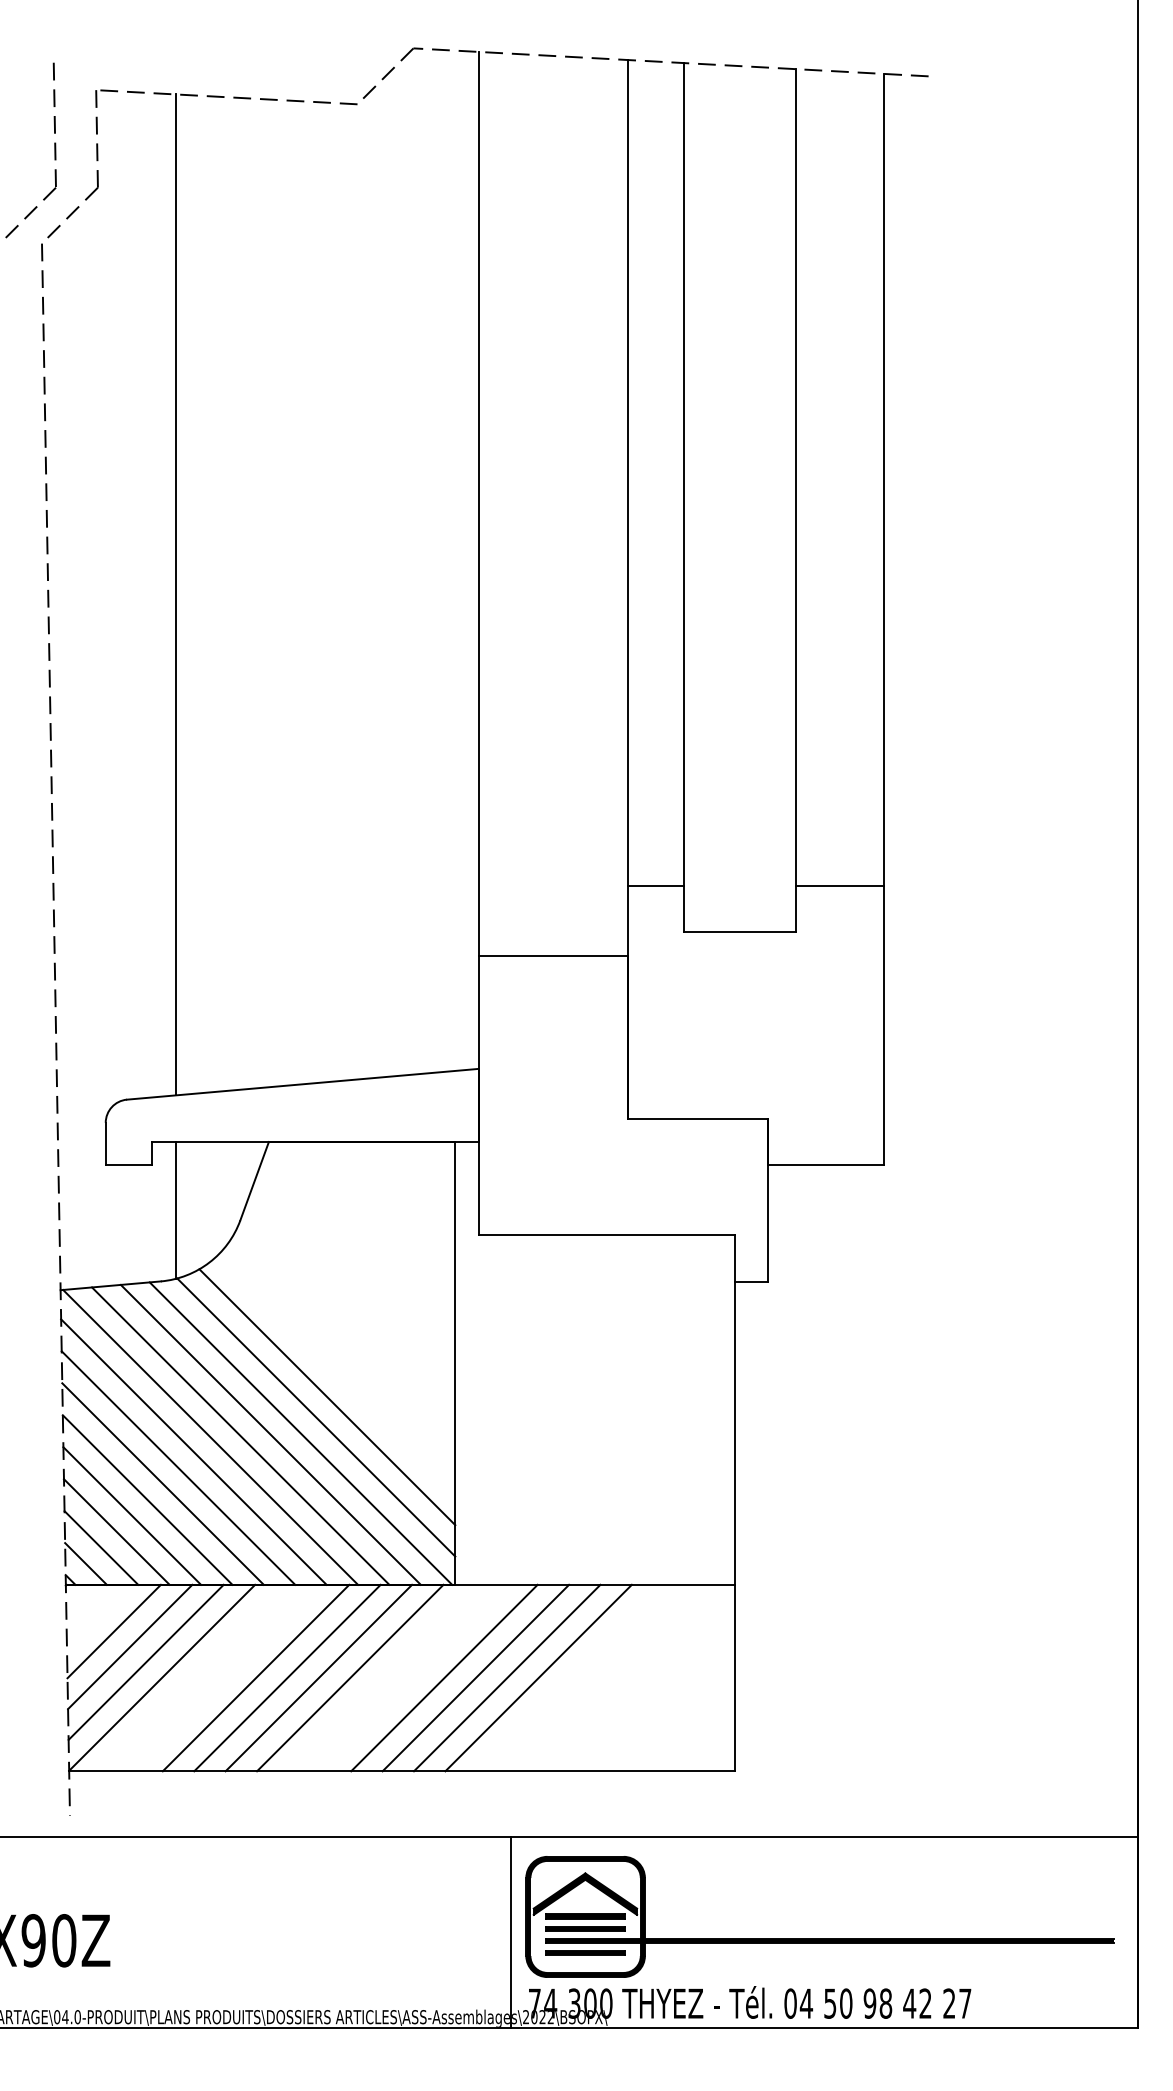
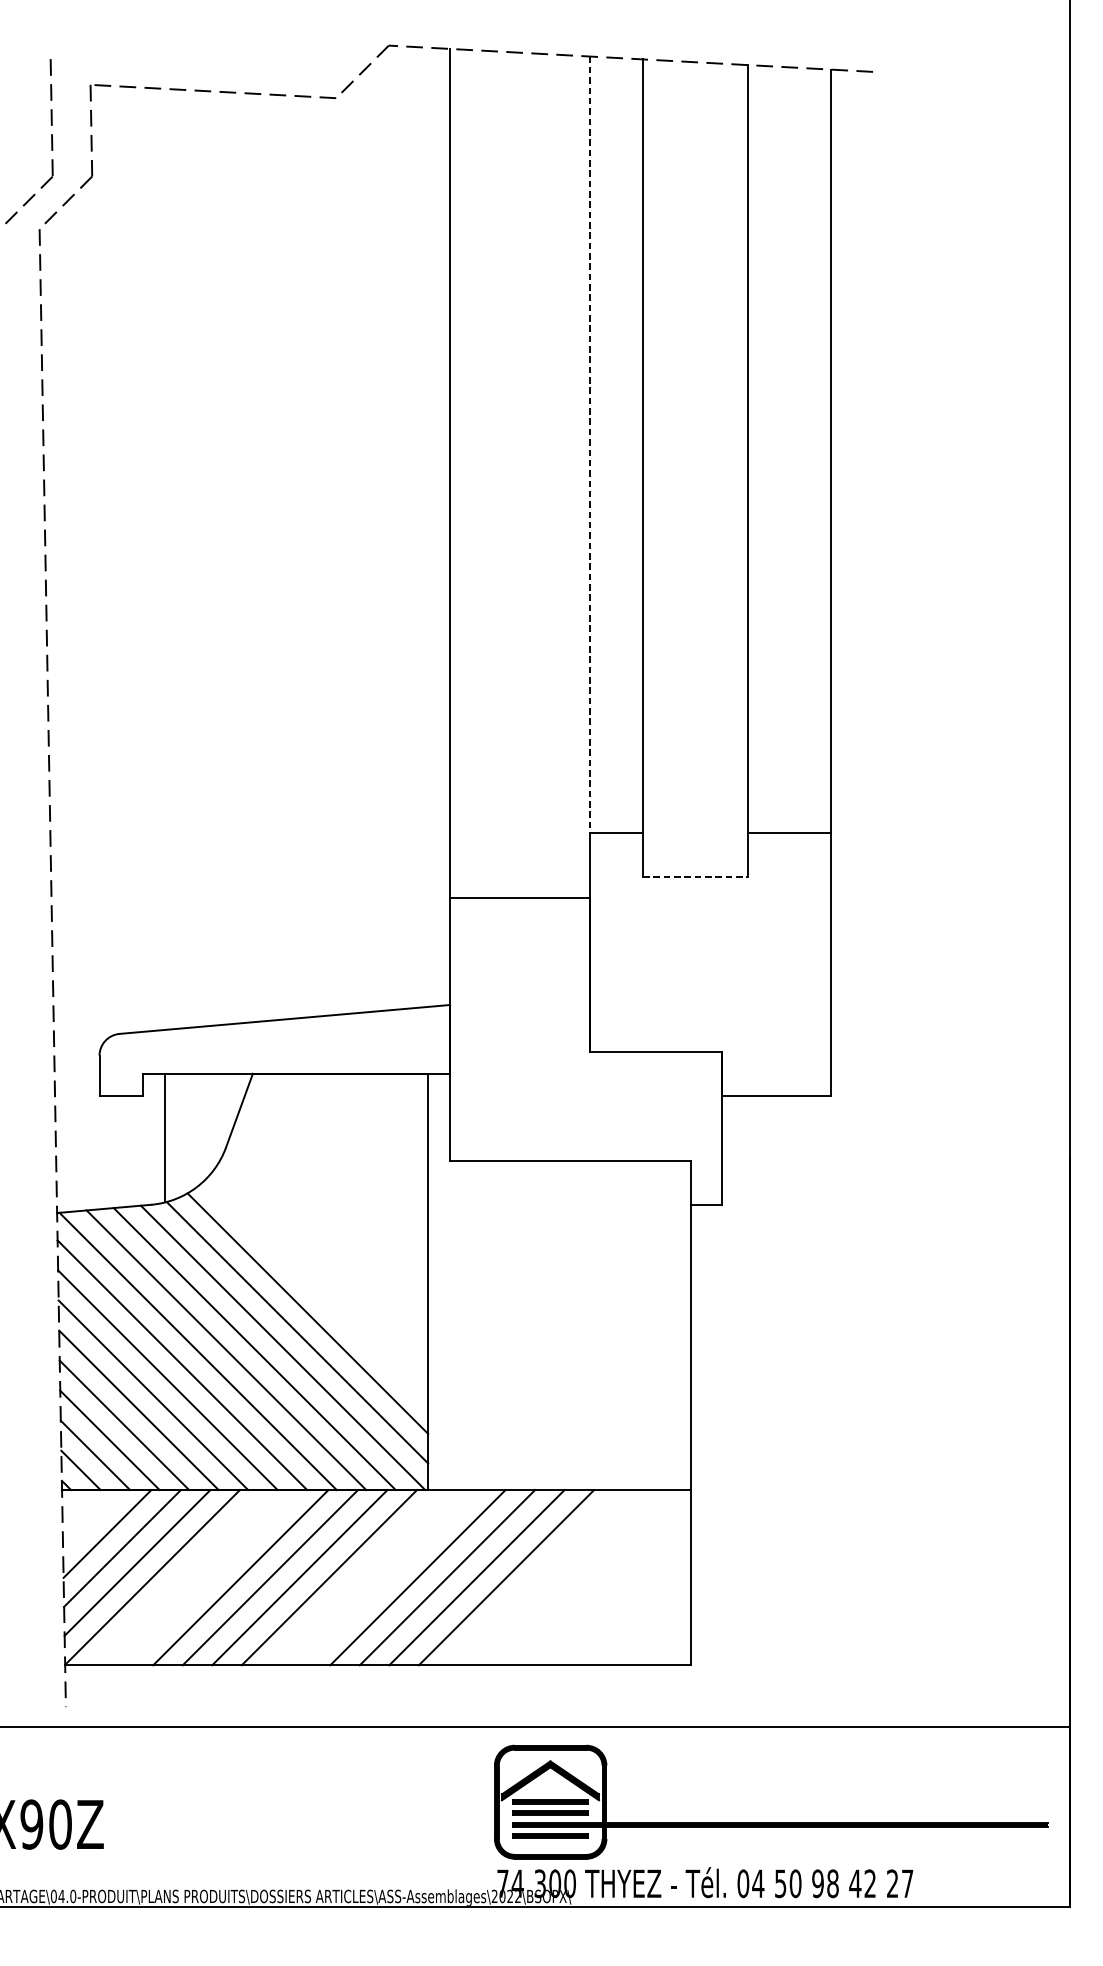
line: (627, 472) -> (590, 444), solid -> dashed
line: (175, 594) -> (165, 559), removed
line: (739, 932) -> (695, 876), solid -> dashed
line: (510, 1932) -> (480, 1816), removed

